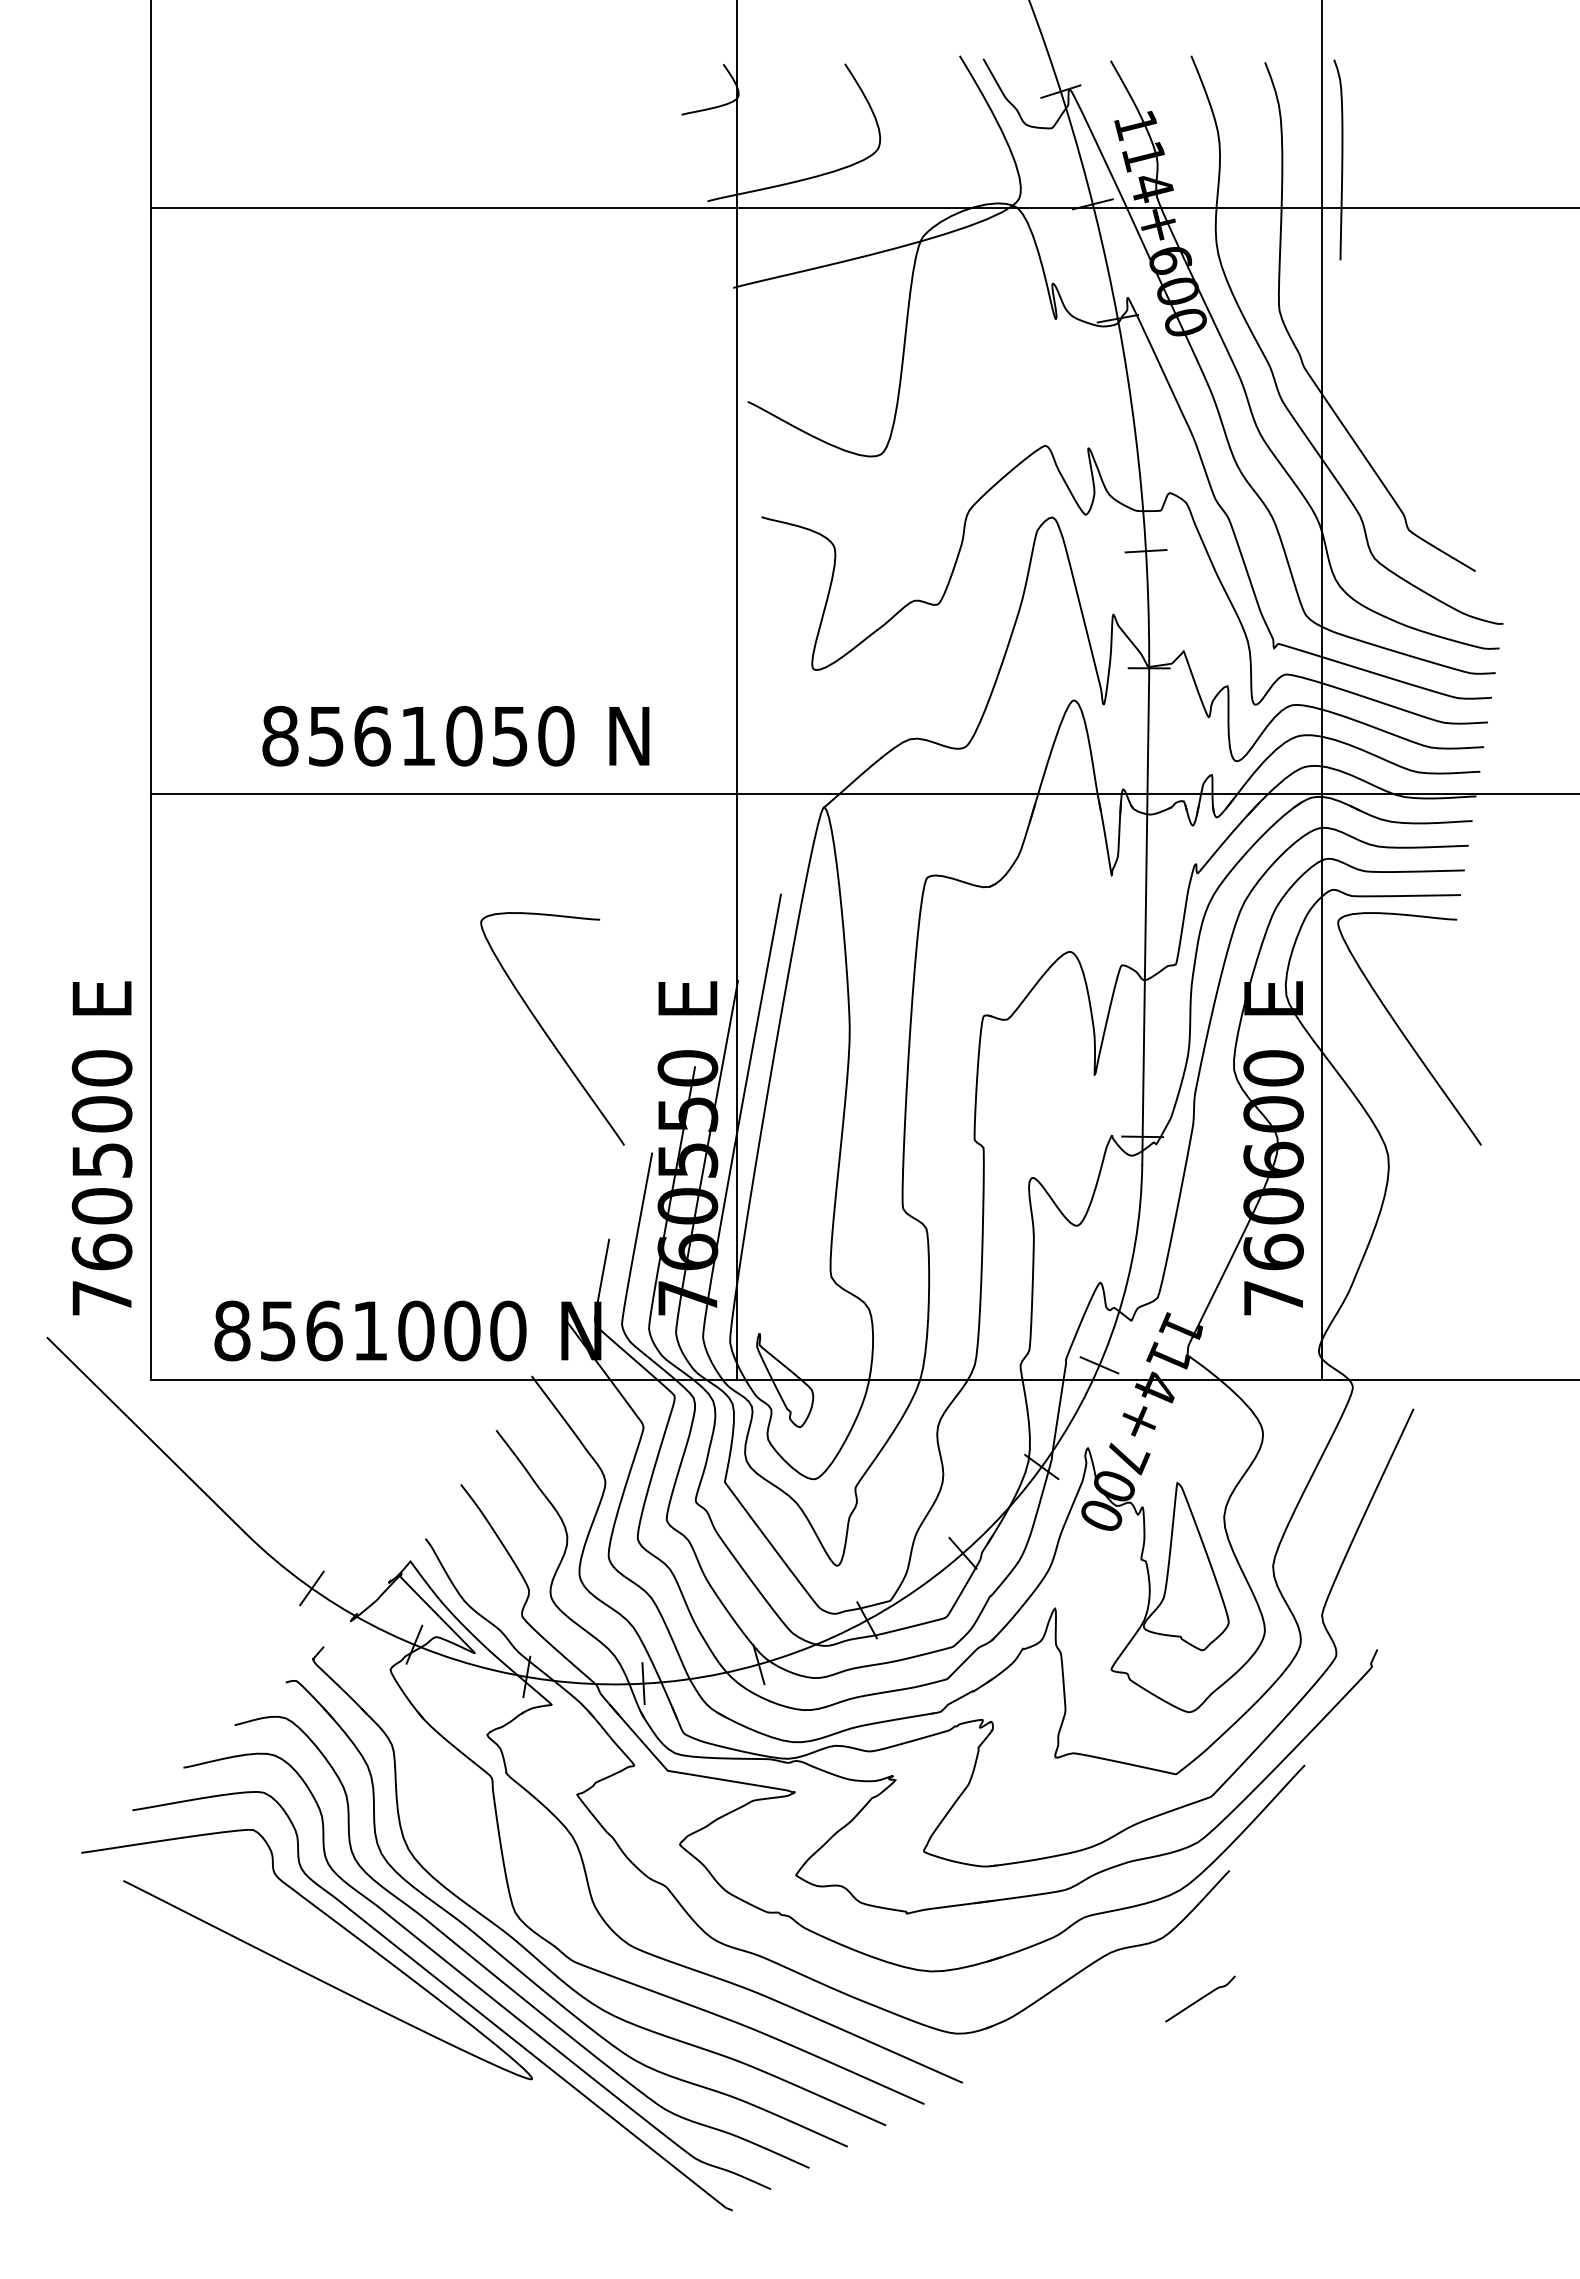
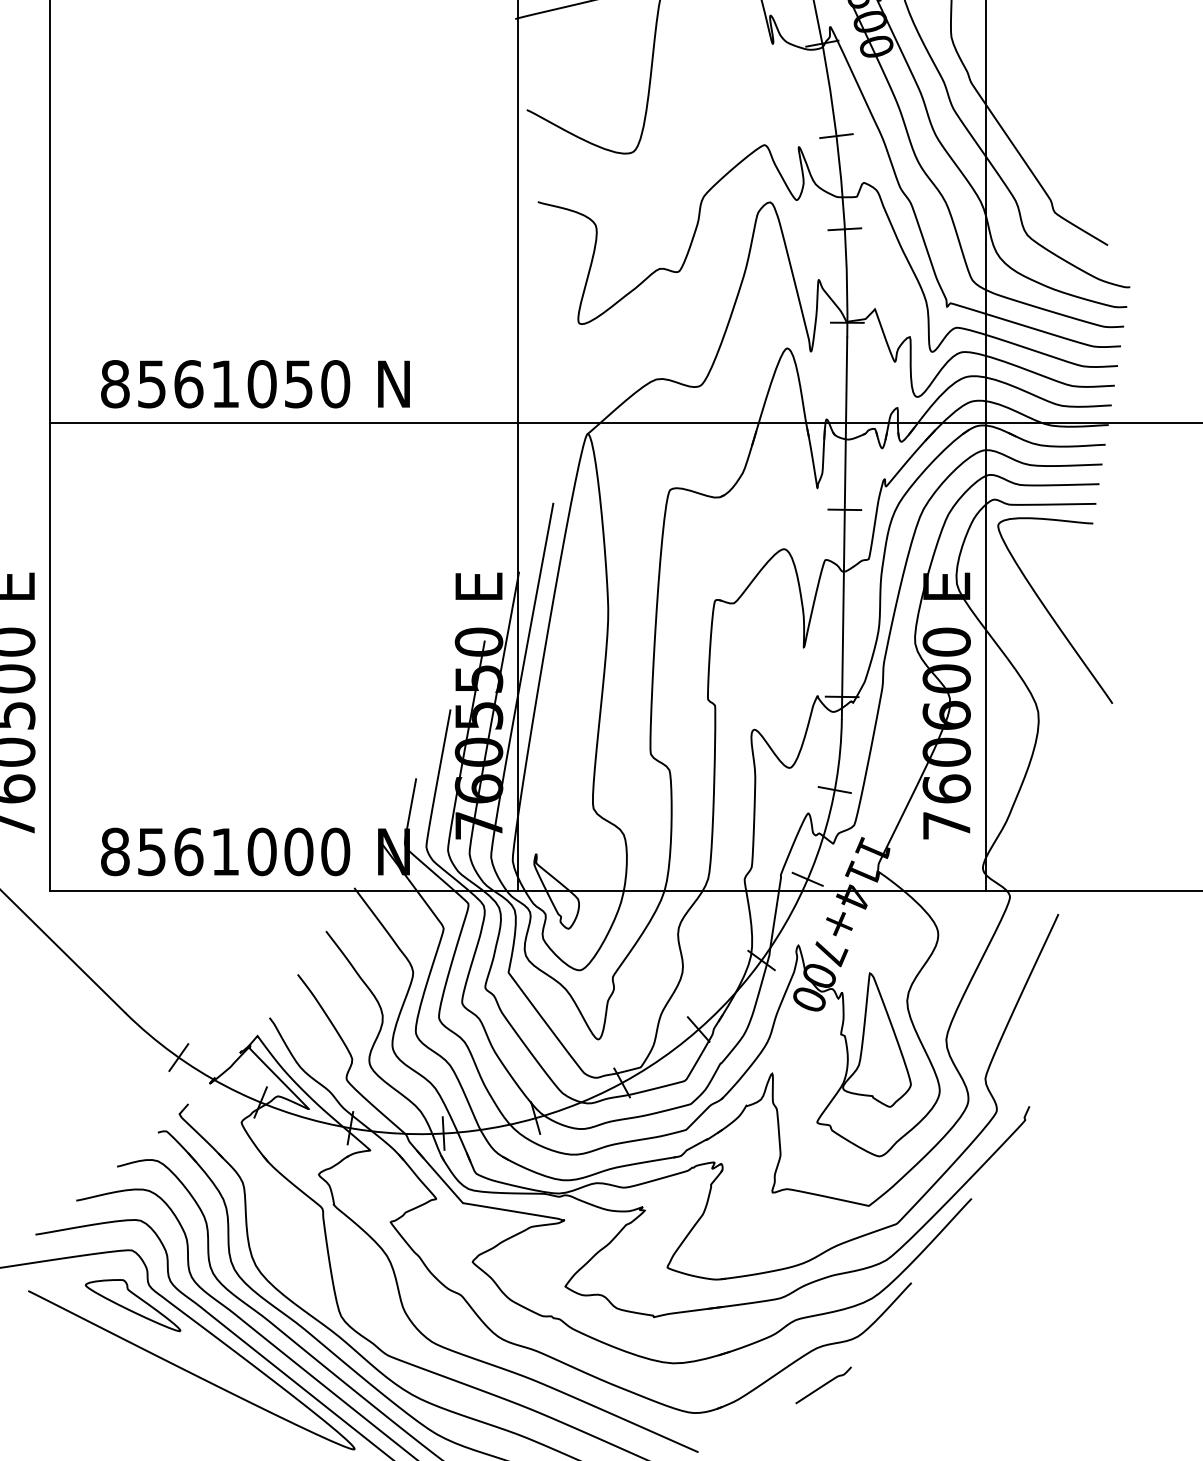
line: (1135, 434) -> (836, 136), added
text: (455, 736) -> (255, 384), moved
line: (1145, 902) -> (844, 509), added
curve: (546, 1032) -> (366, 613), removed
line: (1133, 1253) -> (834, 790), added
part: (254, 1899) -> (132, 1305), added
curve: (1200, 1998) -> (823, 1384), moved

